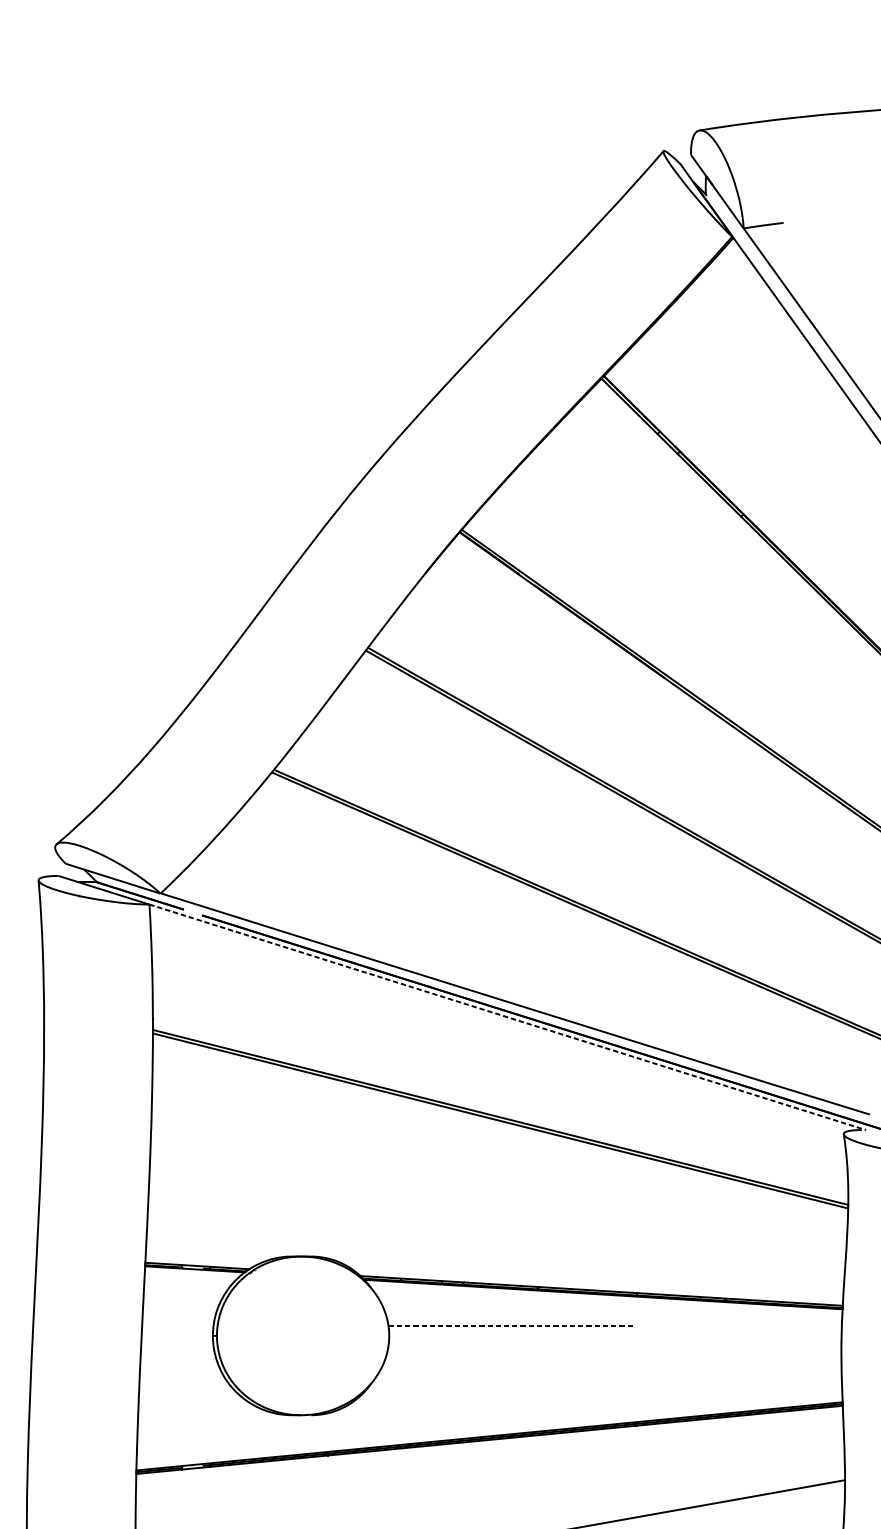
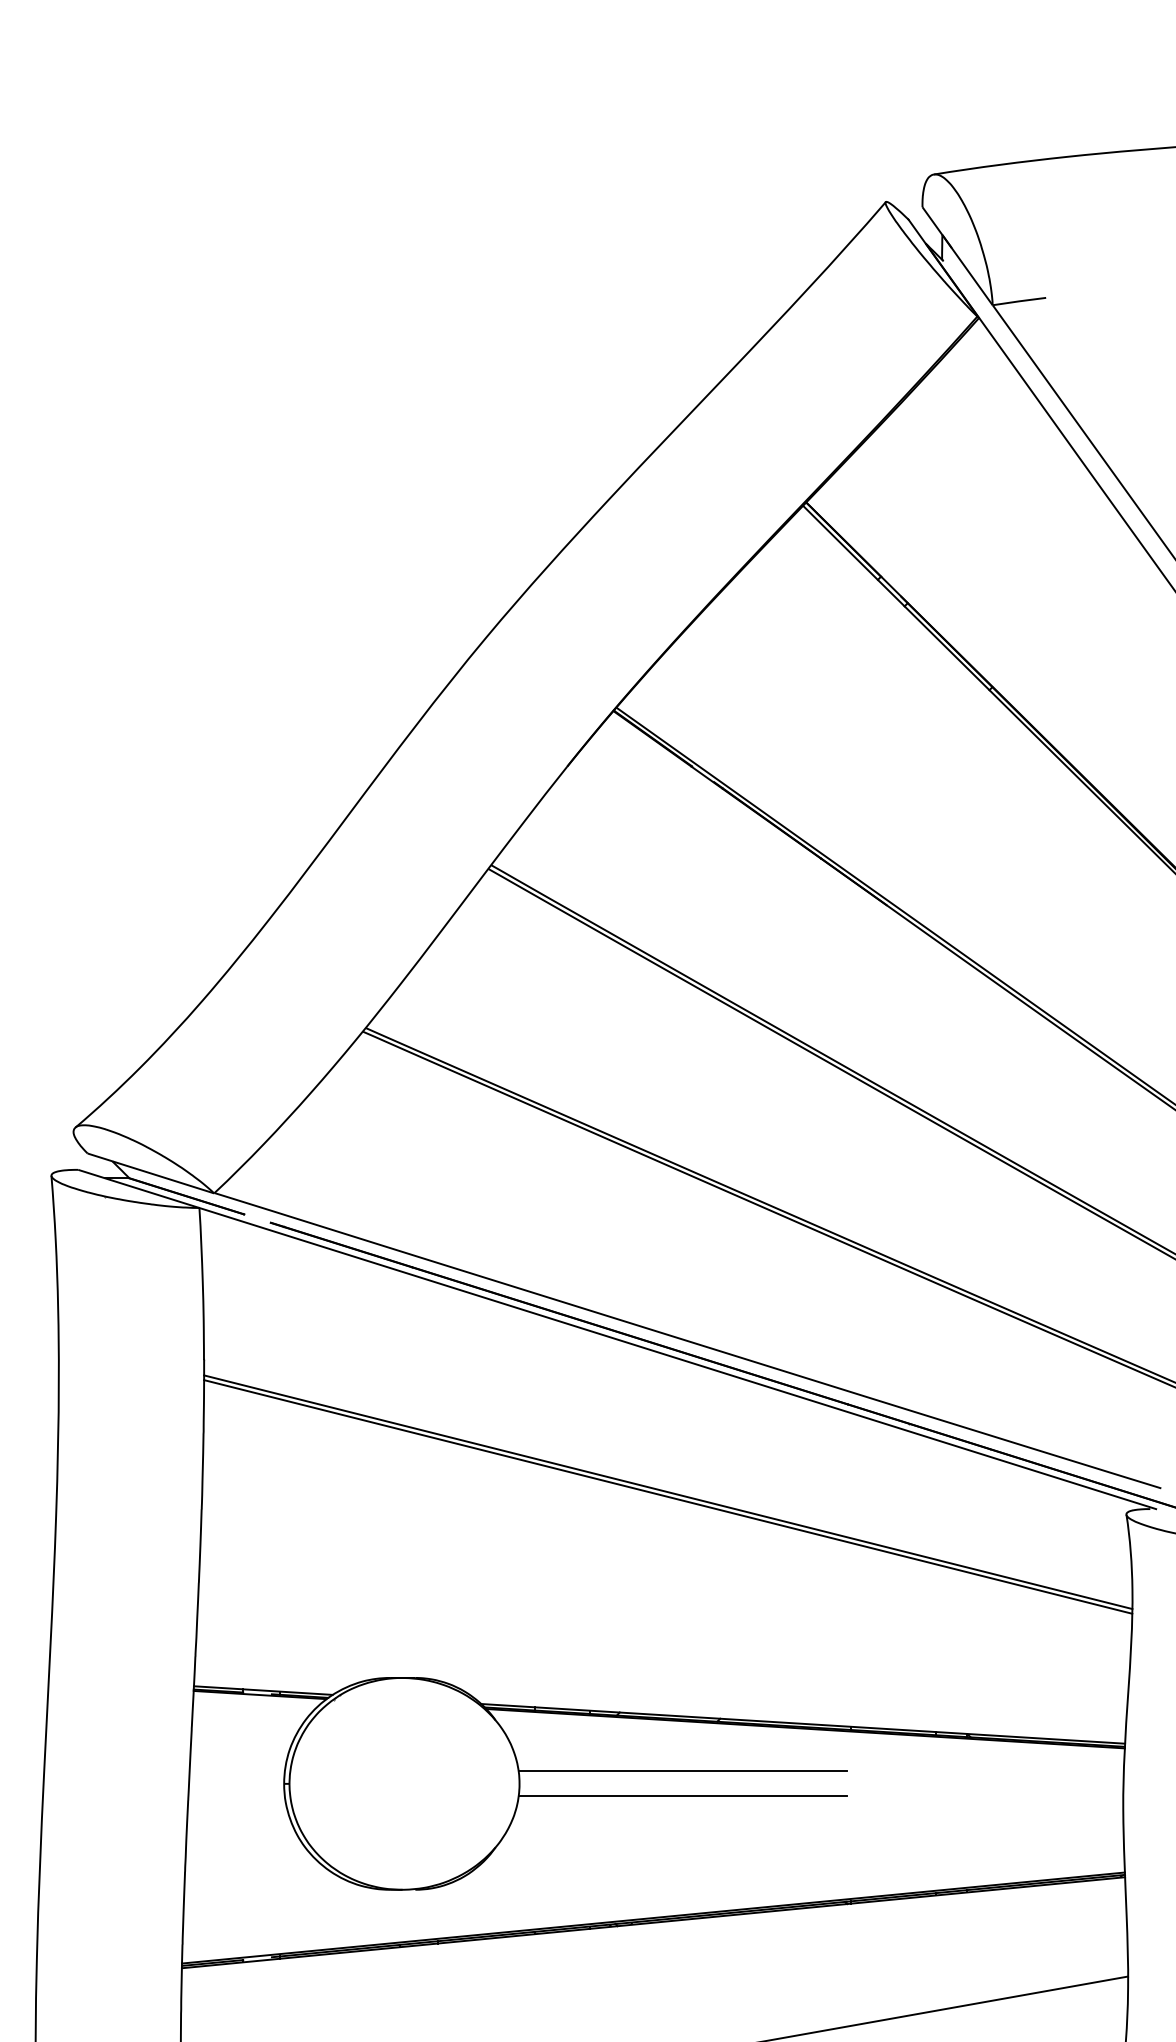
line: (508, 1017) -> (678, 1358), dashed -> solid
line: (511, 1326) -> (682, 1771), dashed -> solid
line: (511, 1345) -> (682, 1796), added

